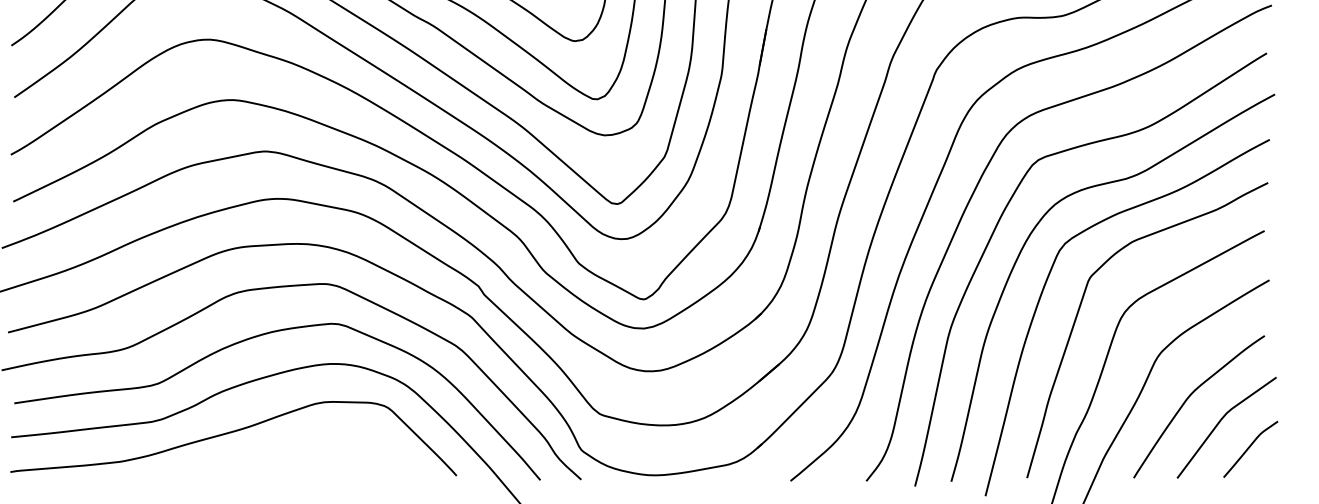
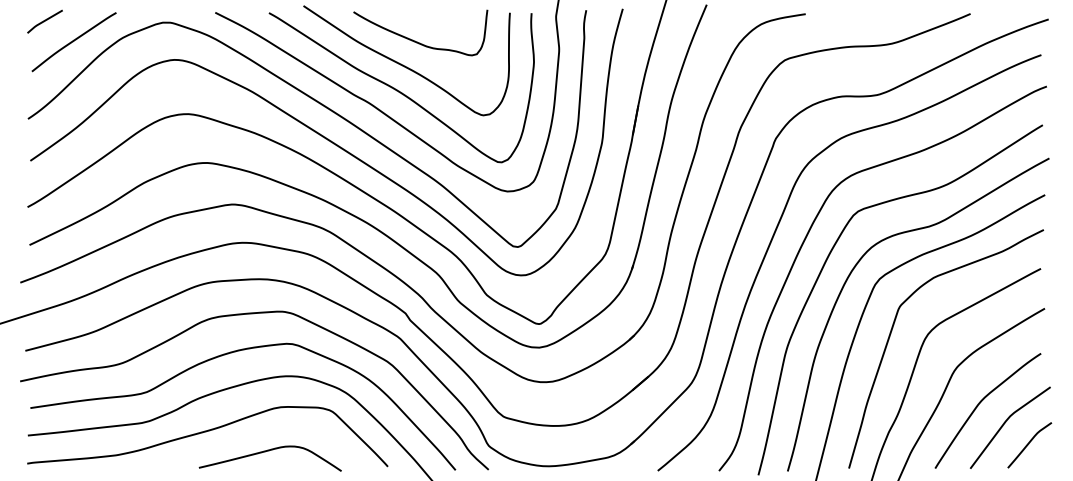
curve: (310, 457) -> (269, 451), added

